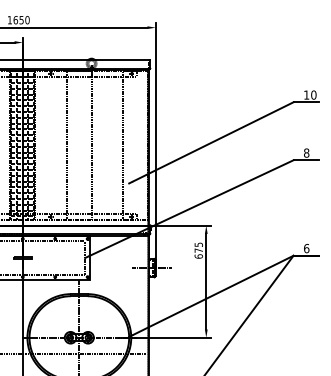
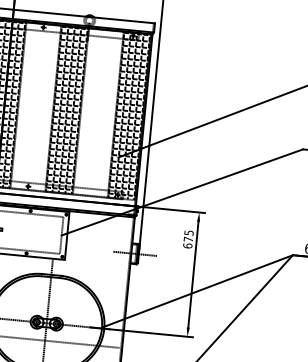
hatch: (79, 145) -> (67, 110), added
hatch: (135, 145) -> (129, 116), added

